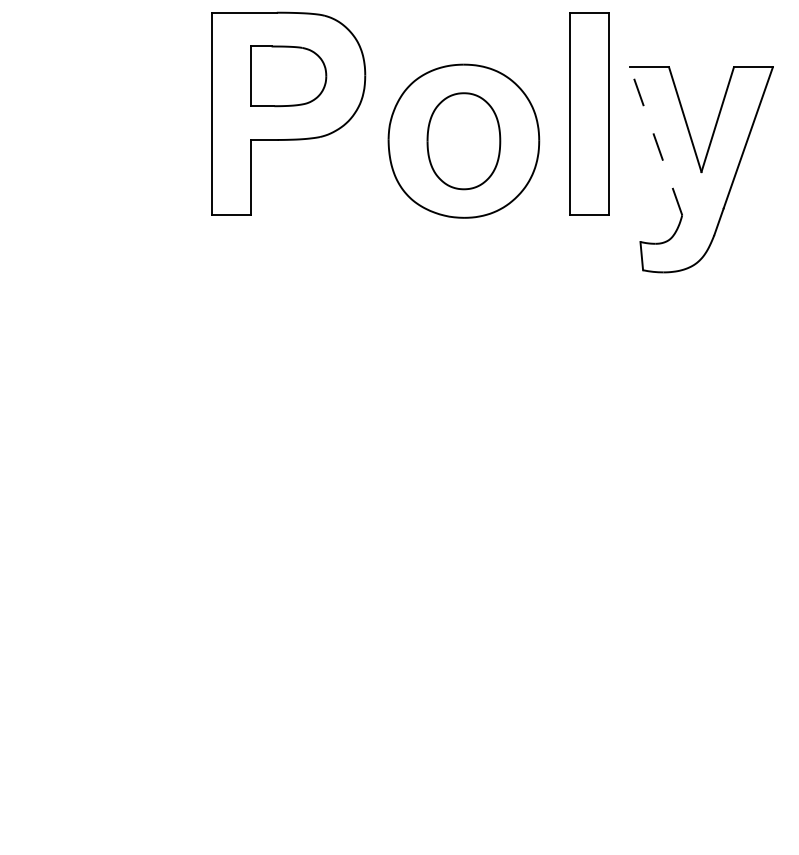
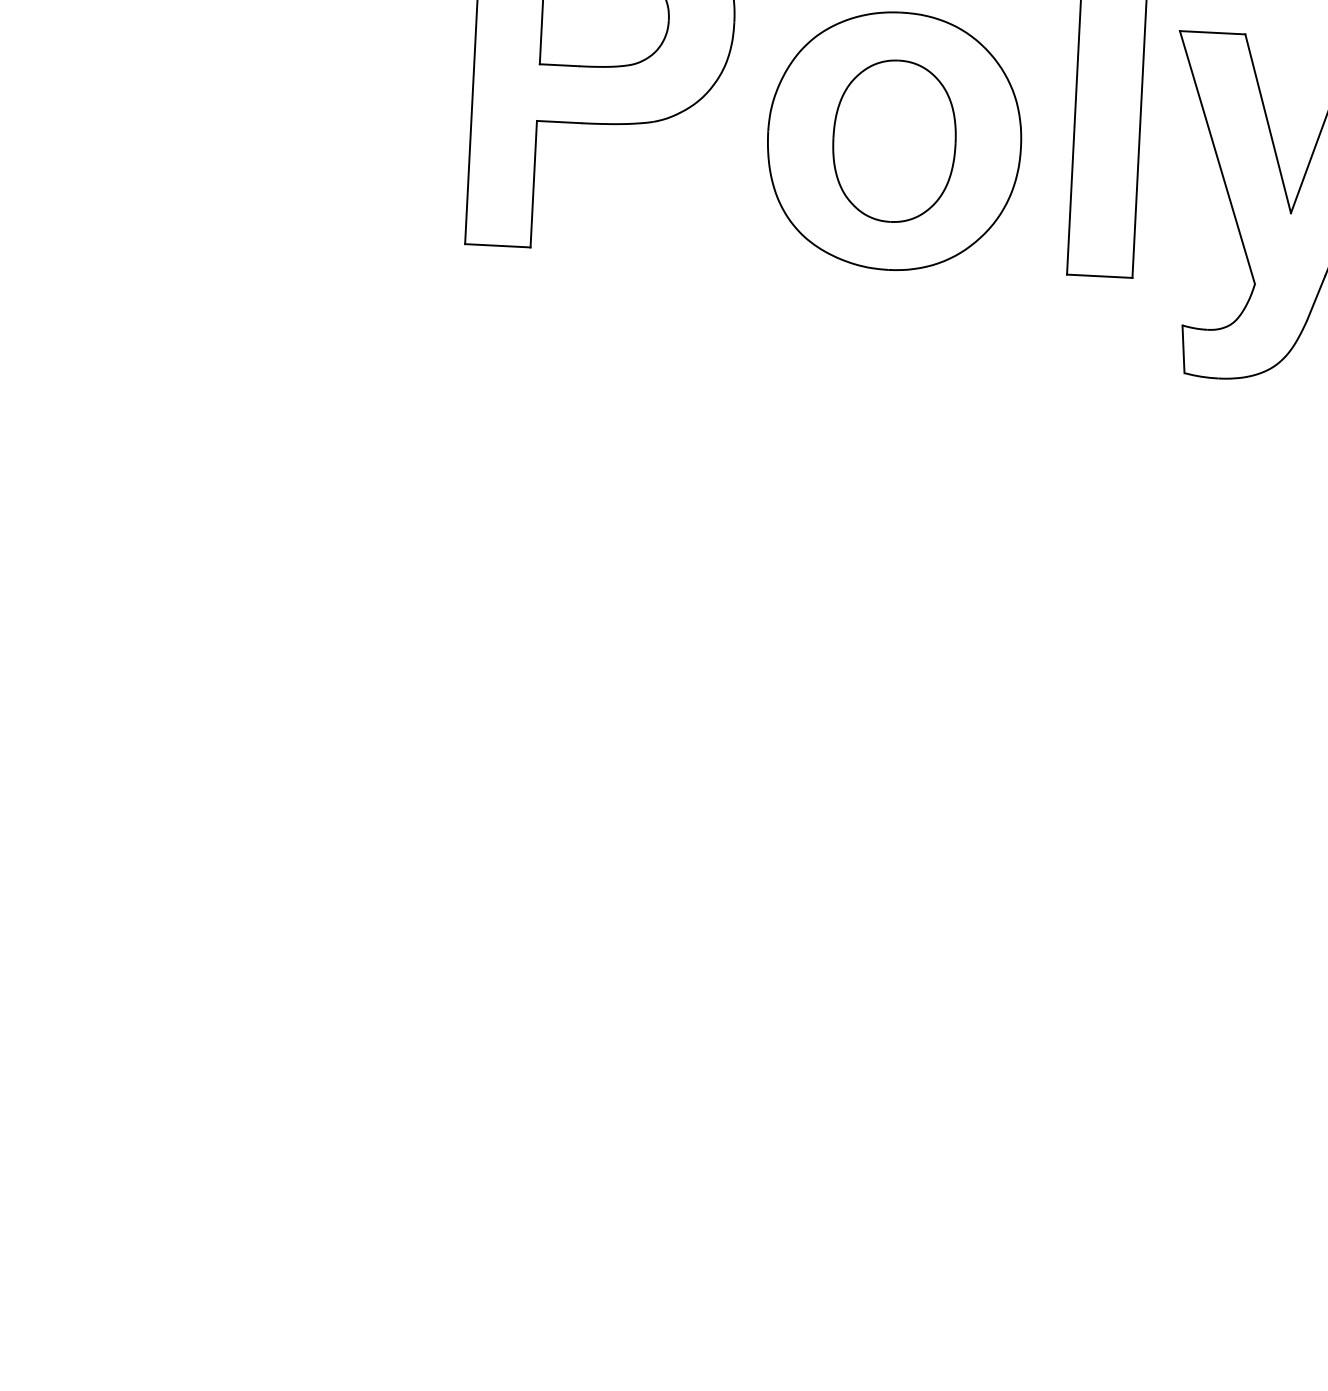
line: (656, 140) -> (1218, 156), dashed -> solid

